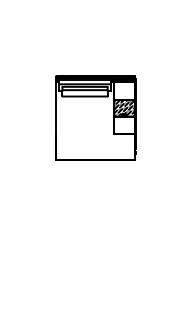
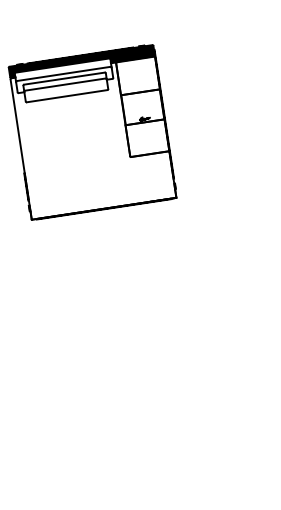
hatch: (124, 108) -> (142, 107), removed

